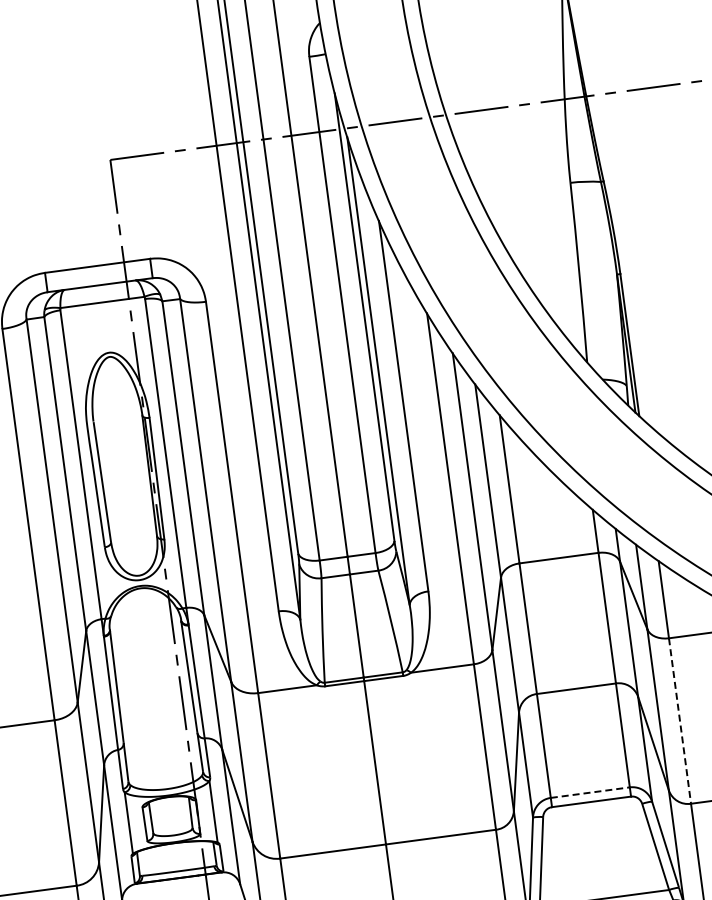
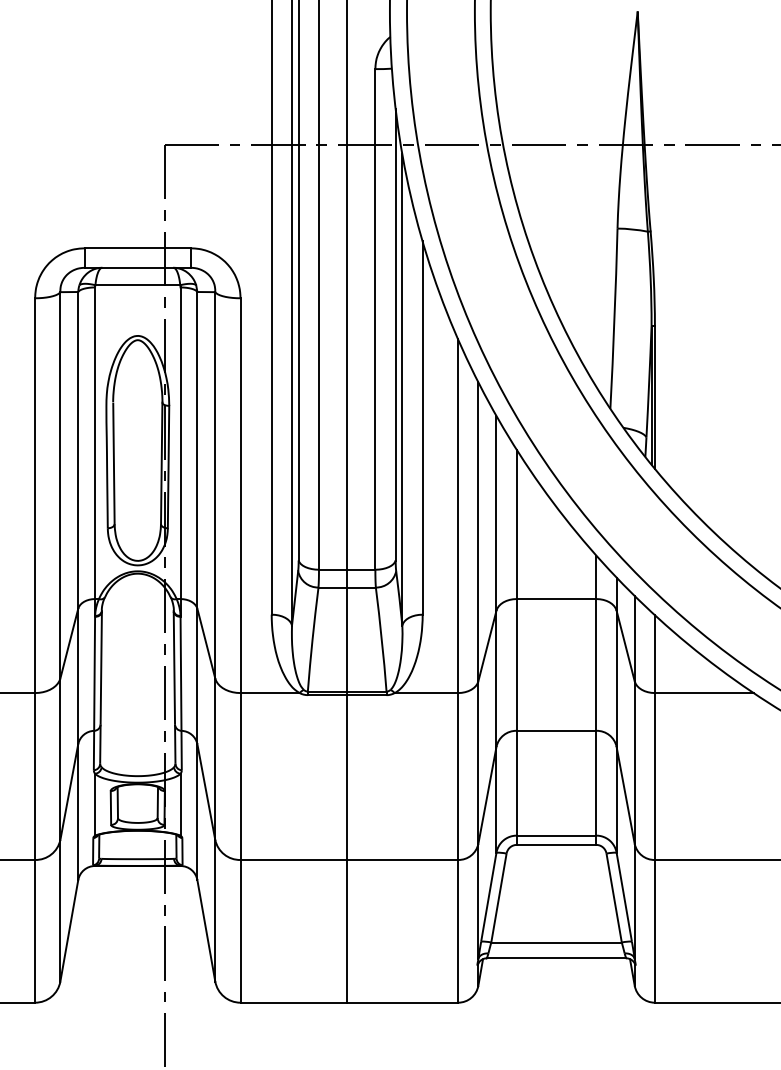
line: (679, 722) -> (654, 777), dashed -> solid
line: (590, 792) -> (556, 835), dashed -> solid

